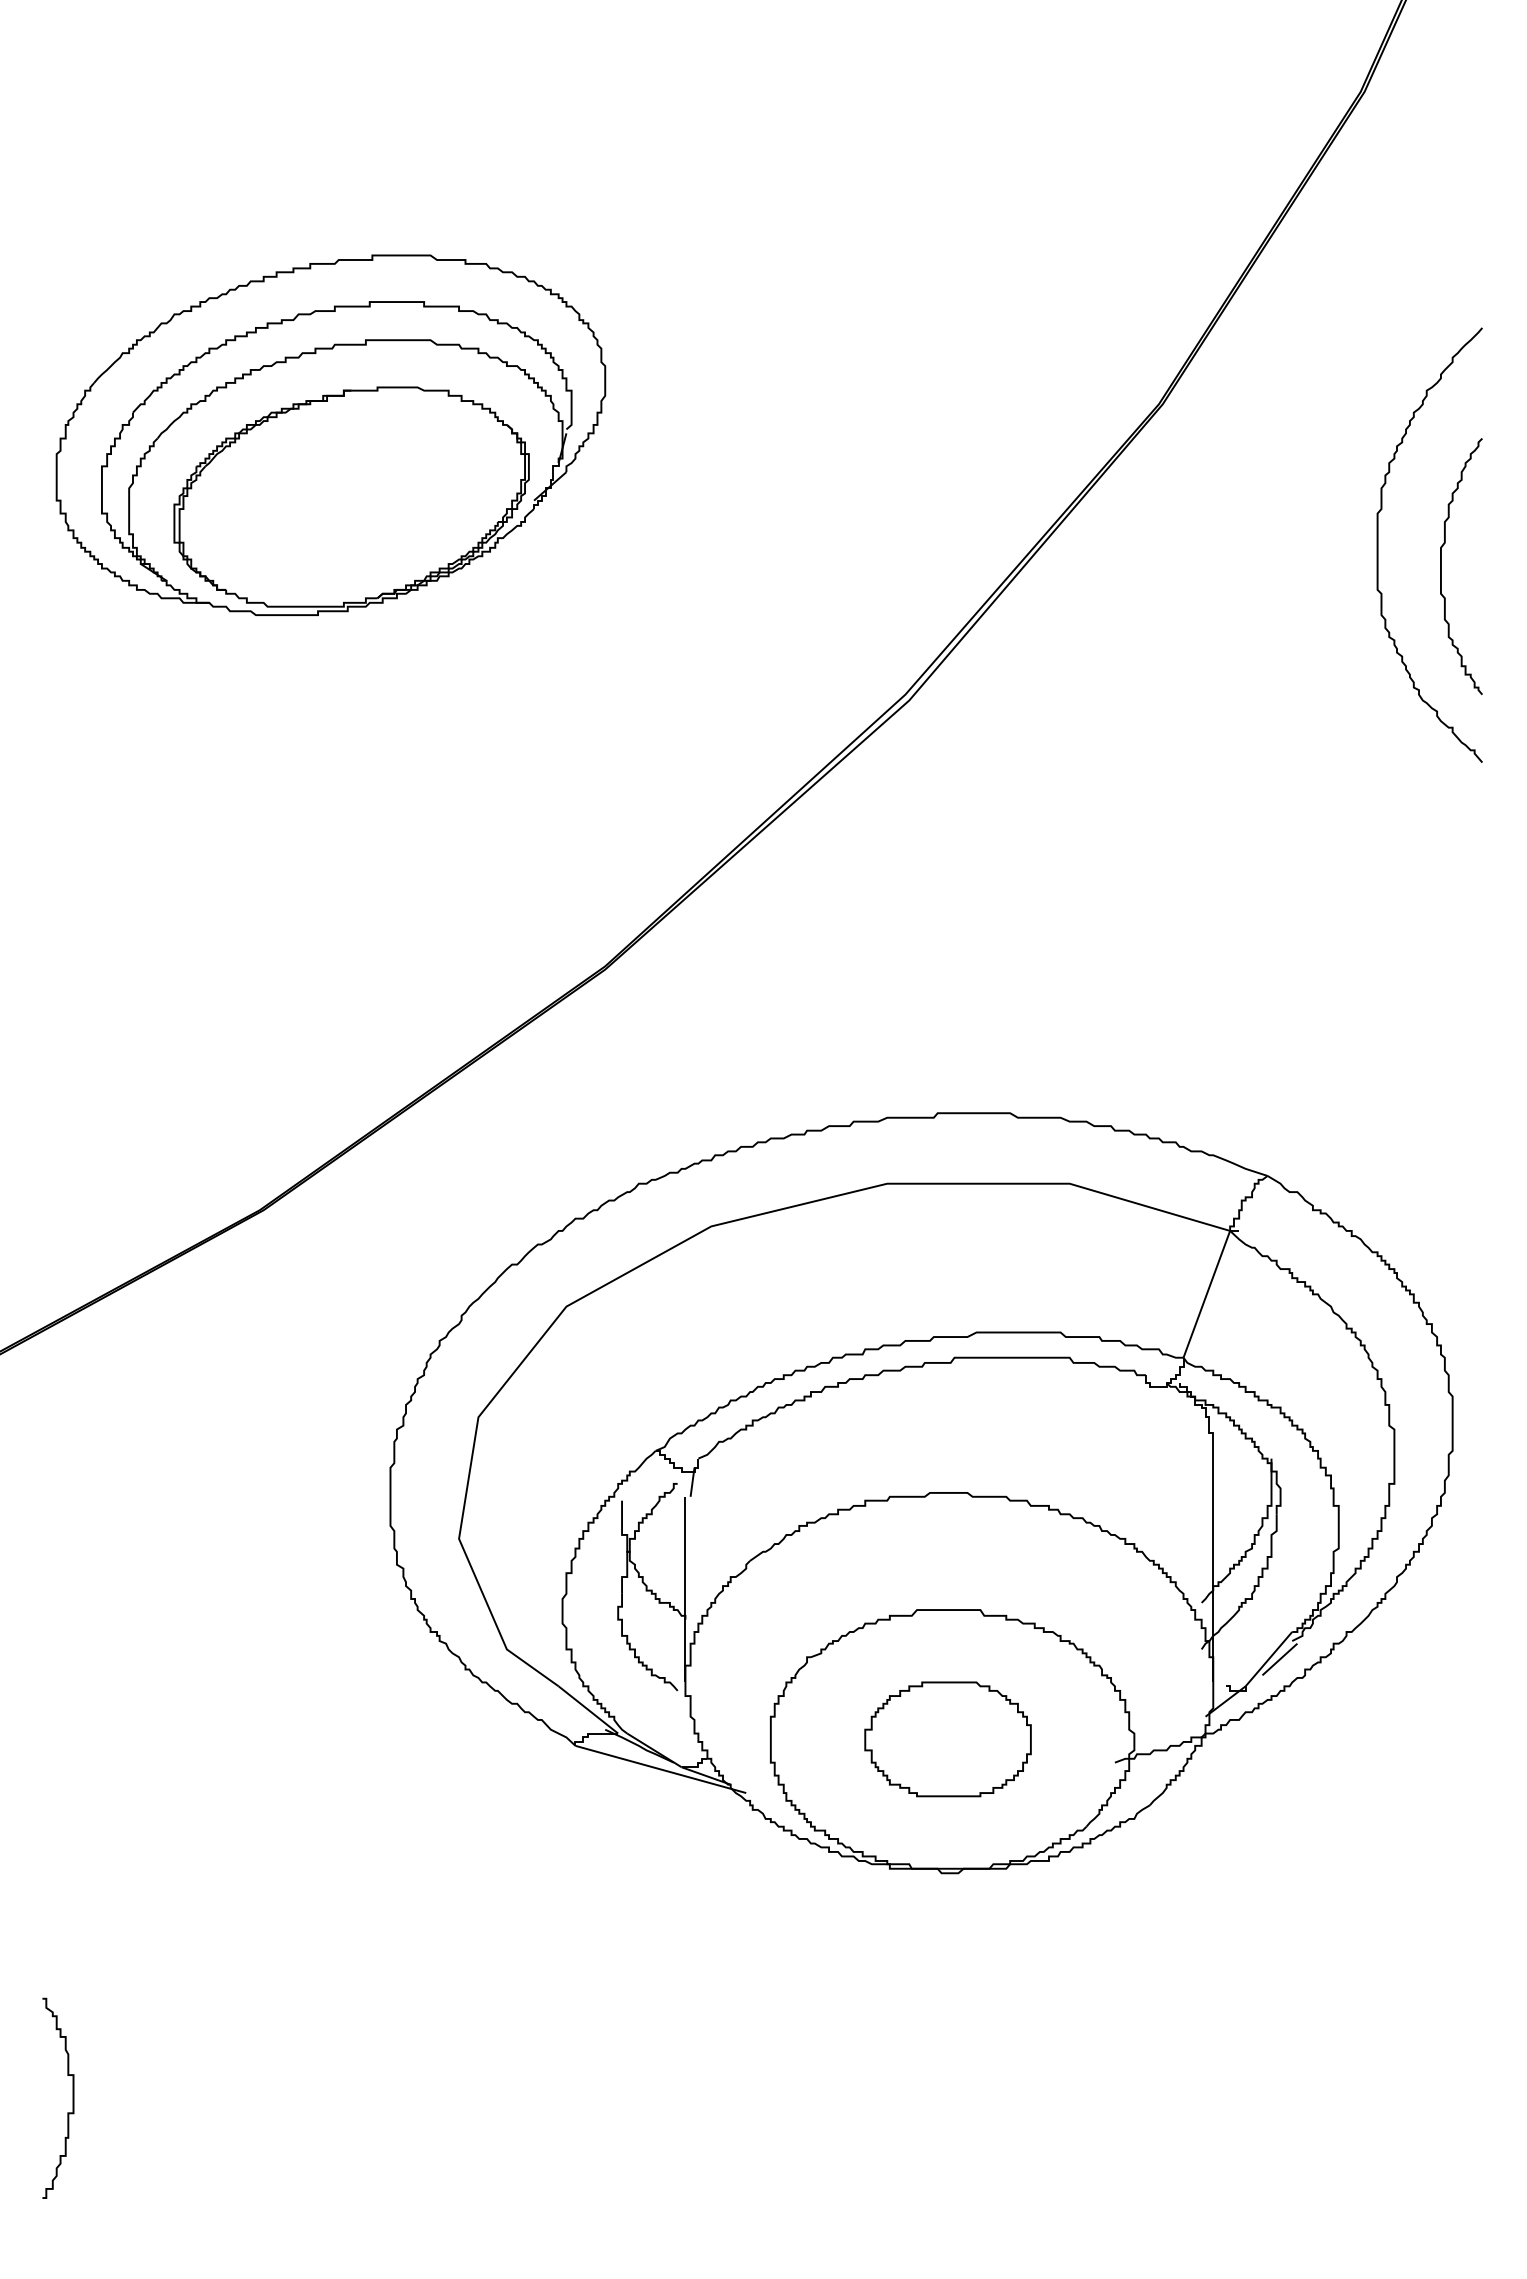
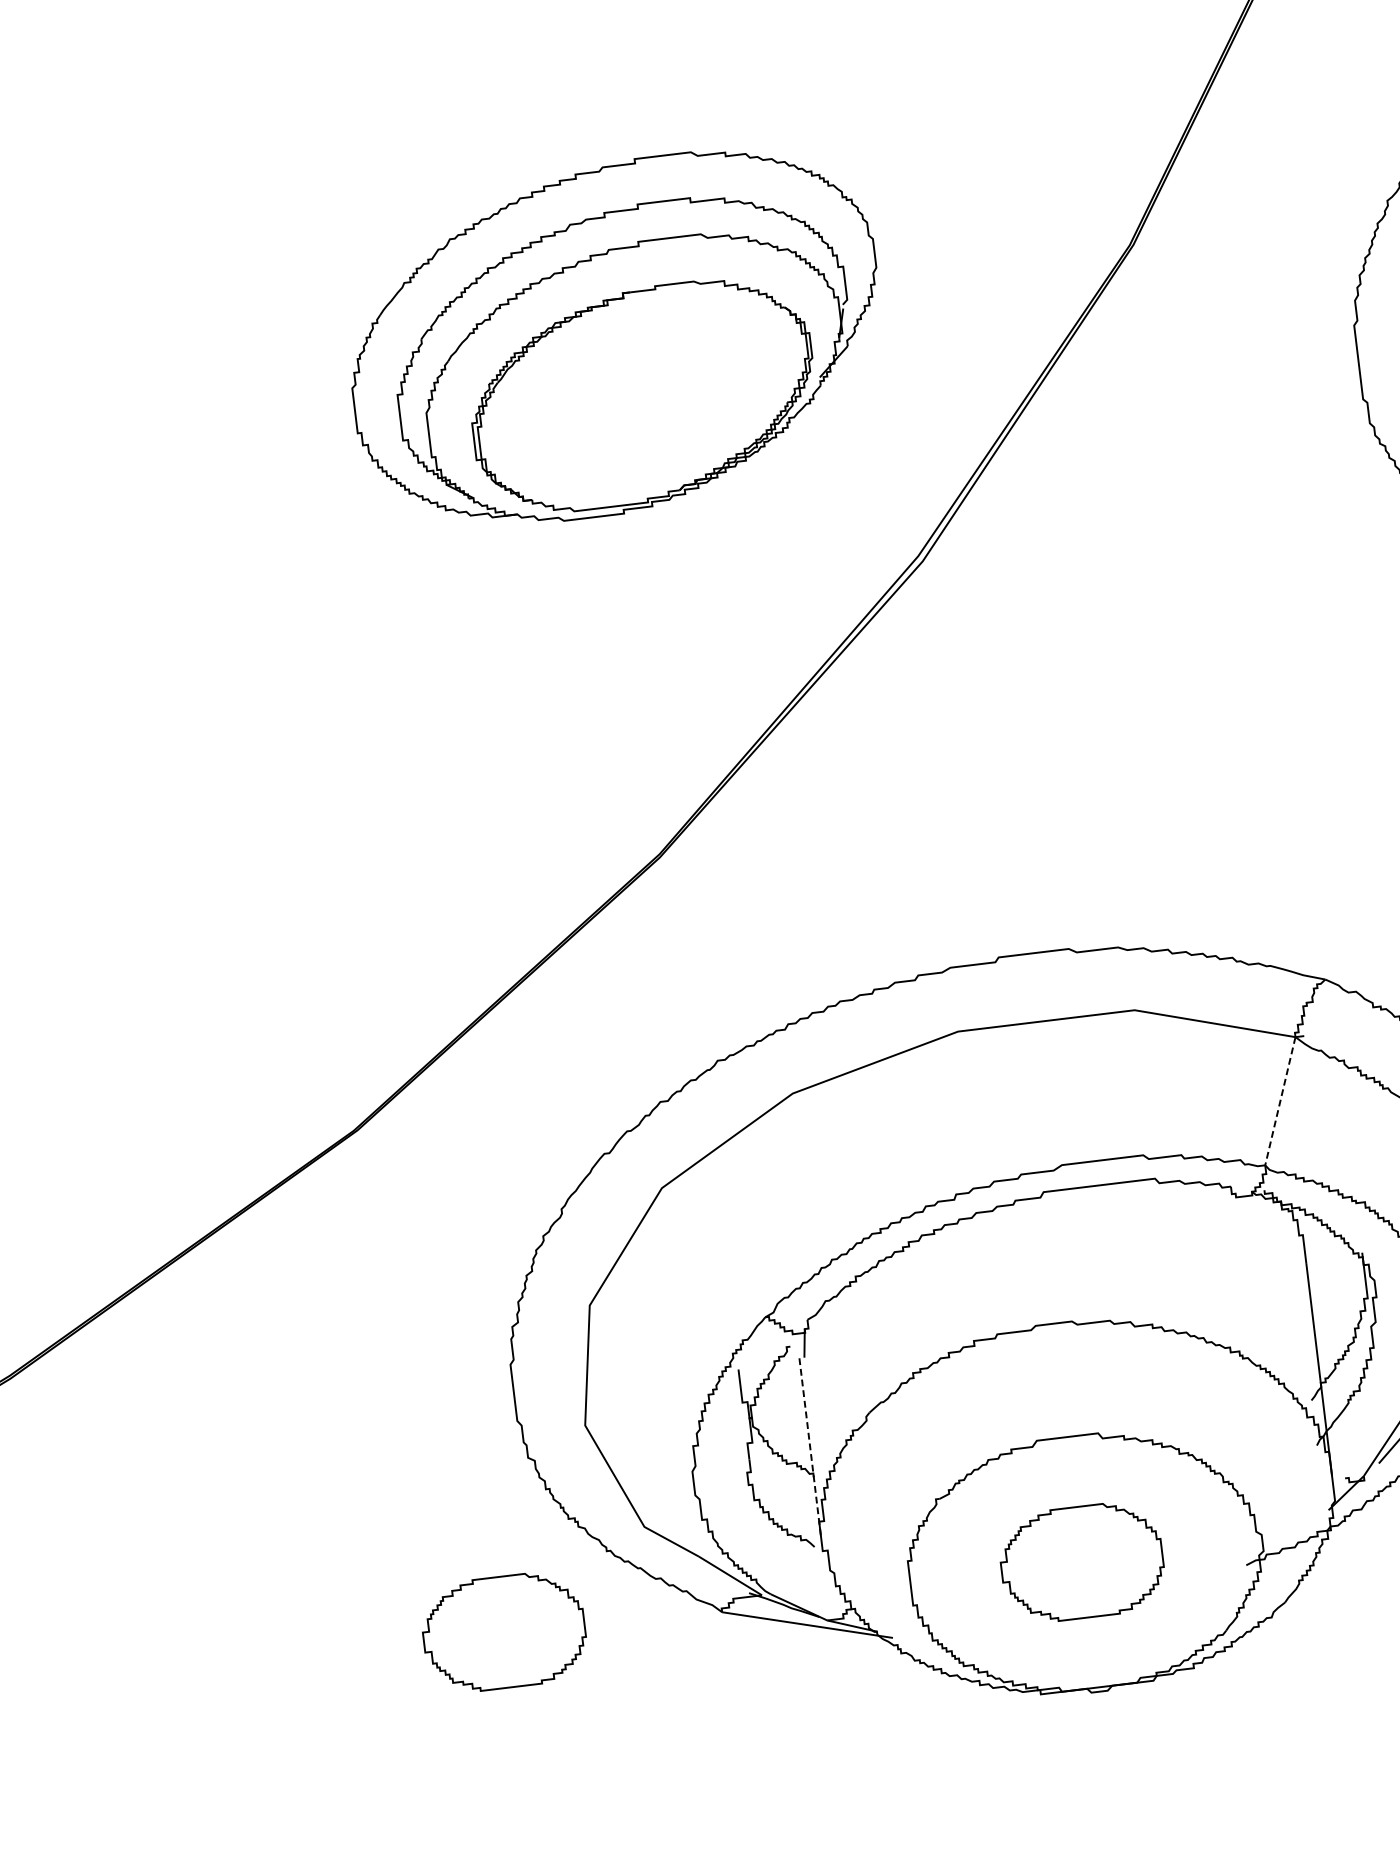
part: (330, 434) -> (615, 337), moved
line: (1206, 1294) -> (1280, 1101), solid -> dashed
line: (685, 1589) -> (810, 1448), solid -> dashed
part: (350, 1739) -> (503, 1632), added

